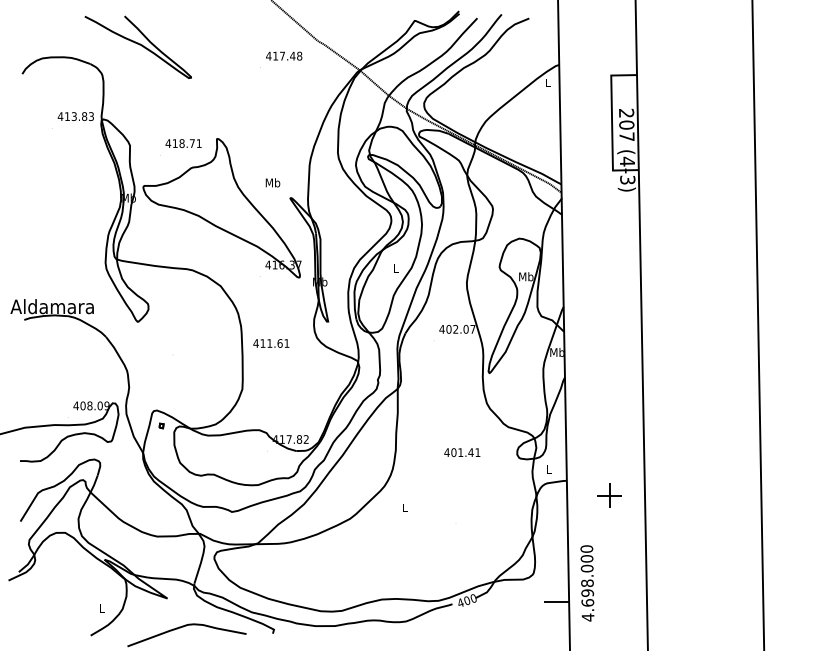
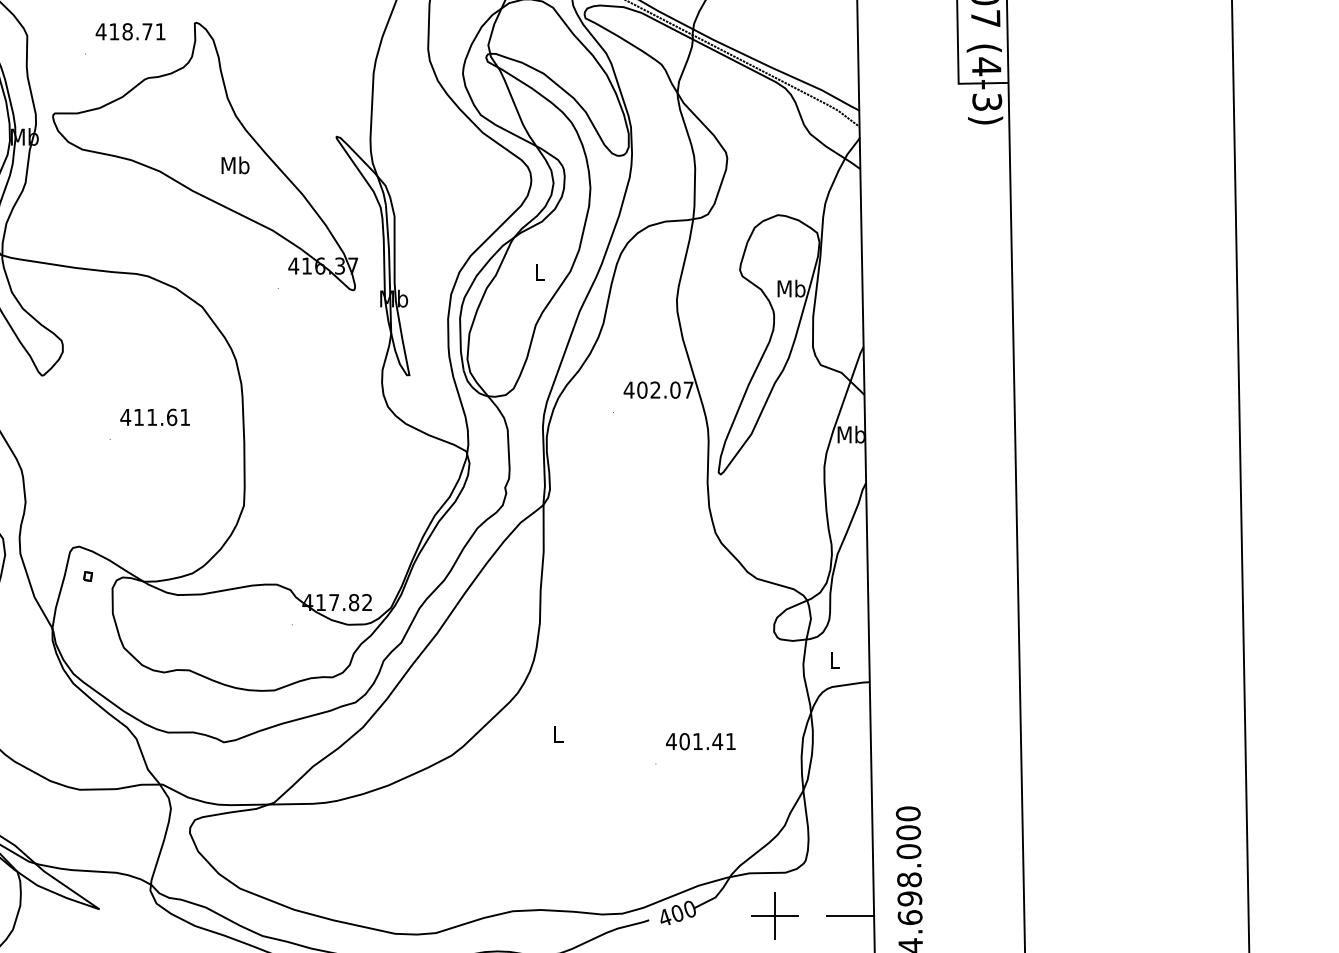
text: (272, 182) -> (234, 164), moved
text: (271, 343) -> (155, 417), moved
text: (462, 452) -> (701, 741), moved
part: (609, 495) -> (774, 914), moved

